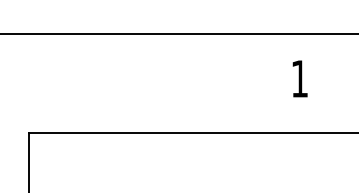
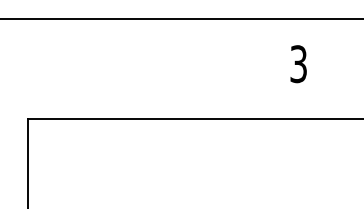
text: (299, 79) -> (298, 64), 1 -> 3

